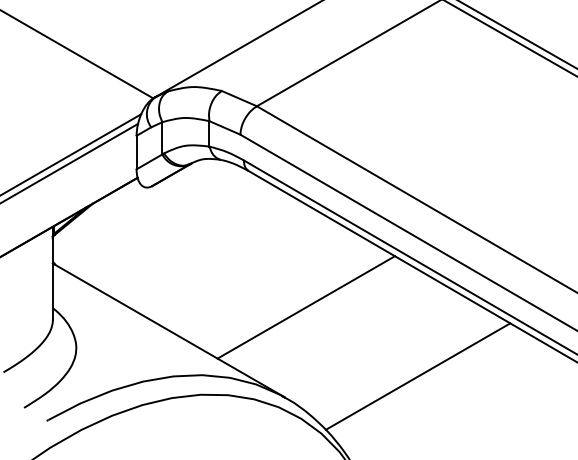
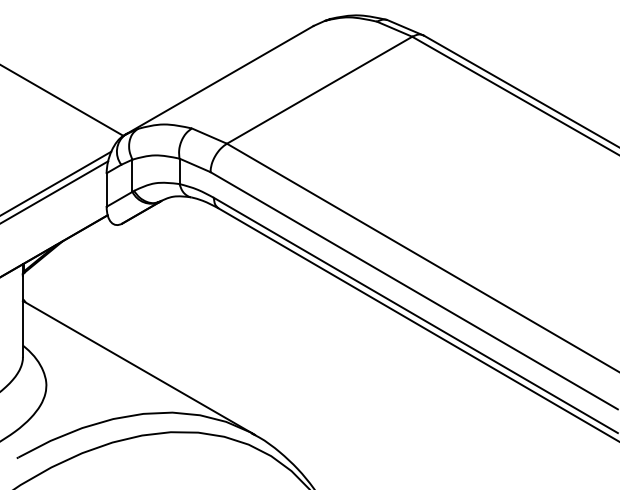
line: (306, 307) -> (276, 344), removed
line: (417, 376) -> (387, 413), removed

